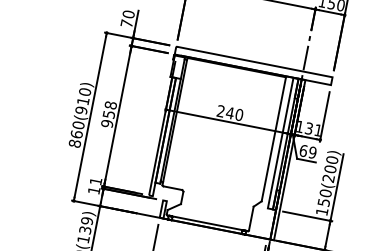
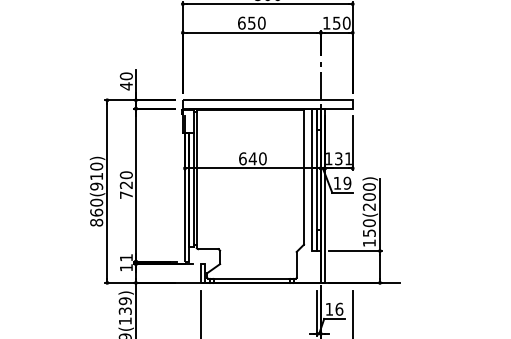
text: (126, 23) -> (126, 86), 70 -> 40
text: (220, 110) -> (242, 158), 240 -> 640
text: (108, 114) -> (125, 185), 958 -> 720
text: (303, 150) -> (337, 182), 69 -> 19

